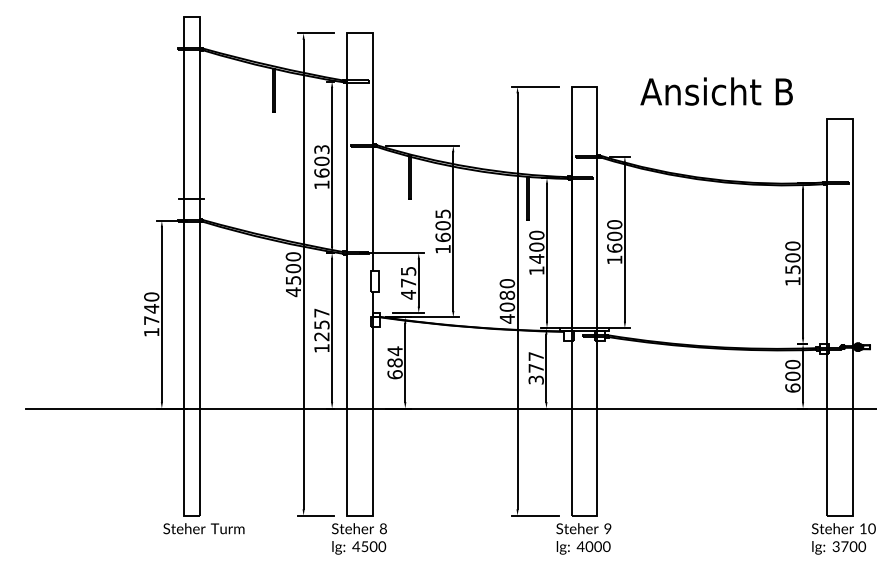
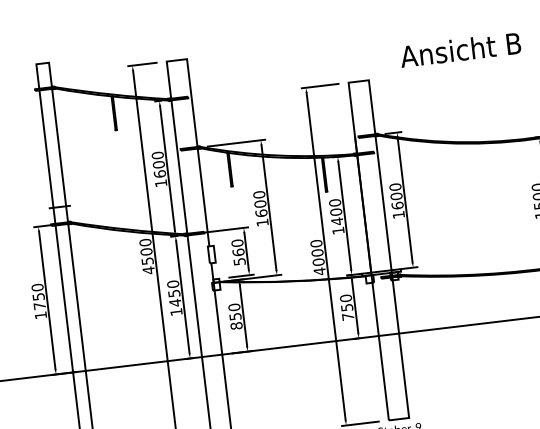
text: (716, 91) -> (460, 49), moved
text: (321, 149) -> (157, 155), 1603 -> 1600
text: (442, 213) -> (258, 194), 1605 -> 1600
text: (408, 282) -> (238, 252), 475 -> 560
text: (507, 294) -> (317, 252), 4080 -> 4000
text: (151, 308) -> (38, 296), 1740 -> 1750
text: (321, 324) -> (173, 293), 1257 -> 1450
text: (394, 362) -> (234, 316), 684 -> 850
text: (535, 367) -> (346, 307), 377 -> 750

